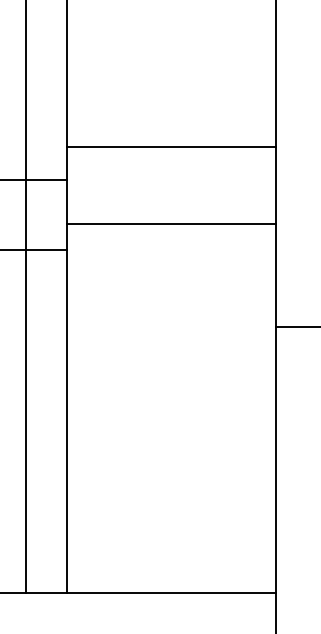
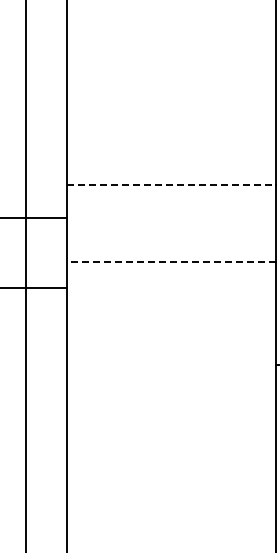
line: (172, 147) -> (172, 185), solid -> dashed
line: (171, 224) -> (171, 262), solid -> dashed

